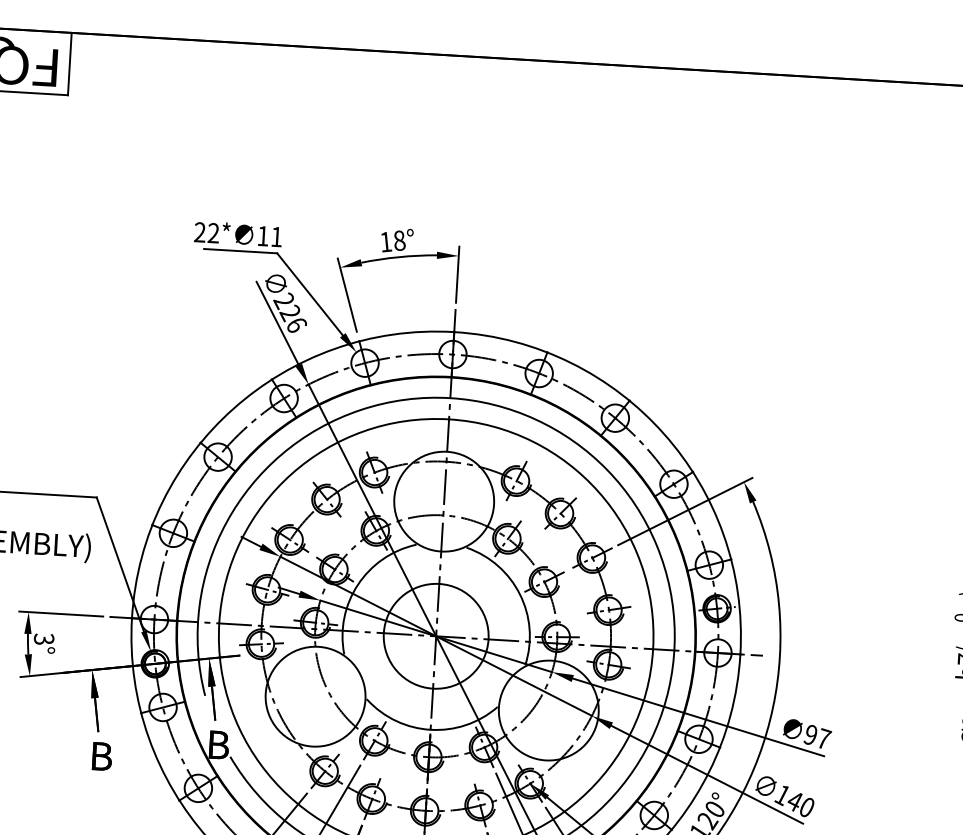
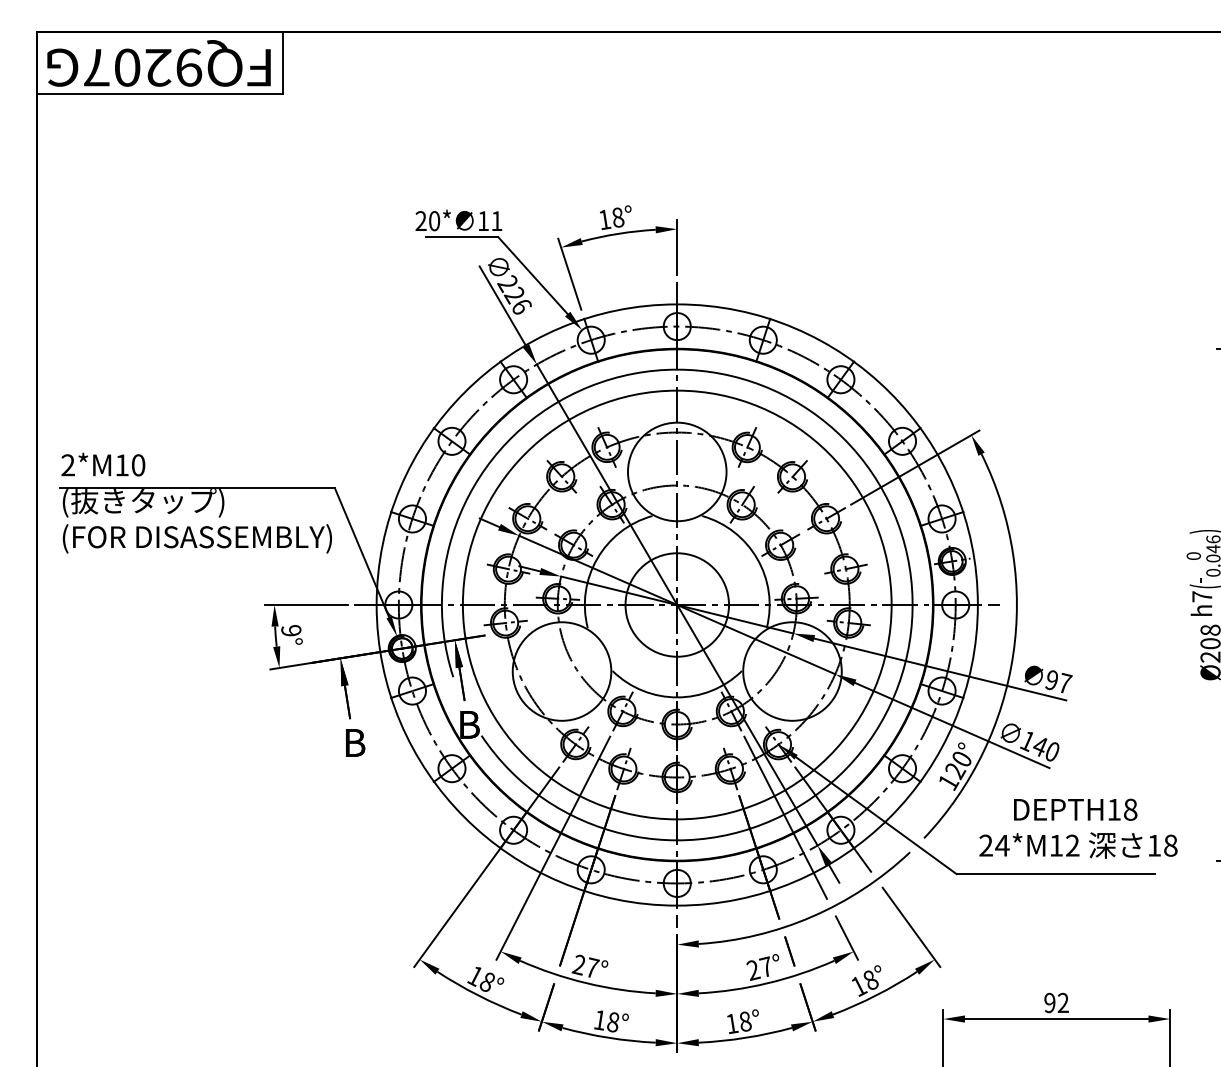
text: (213, 233) -> (434, 221), 22* -> 20*
text: (44, 638) -> (291, 630), 3° -> 9°

